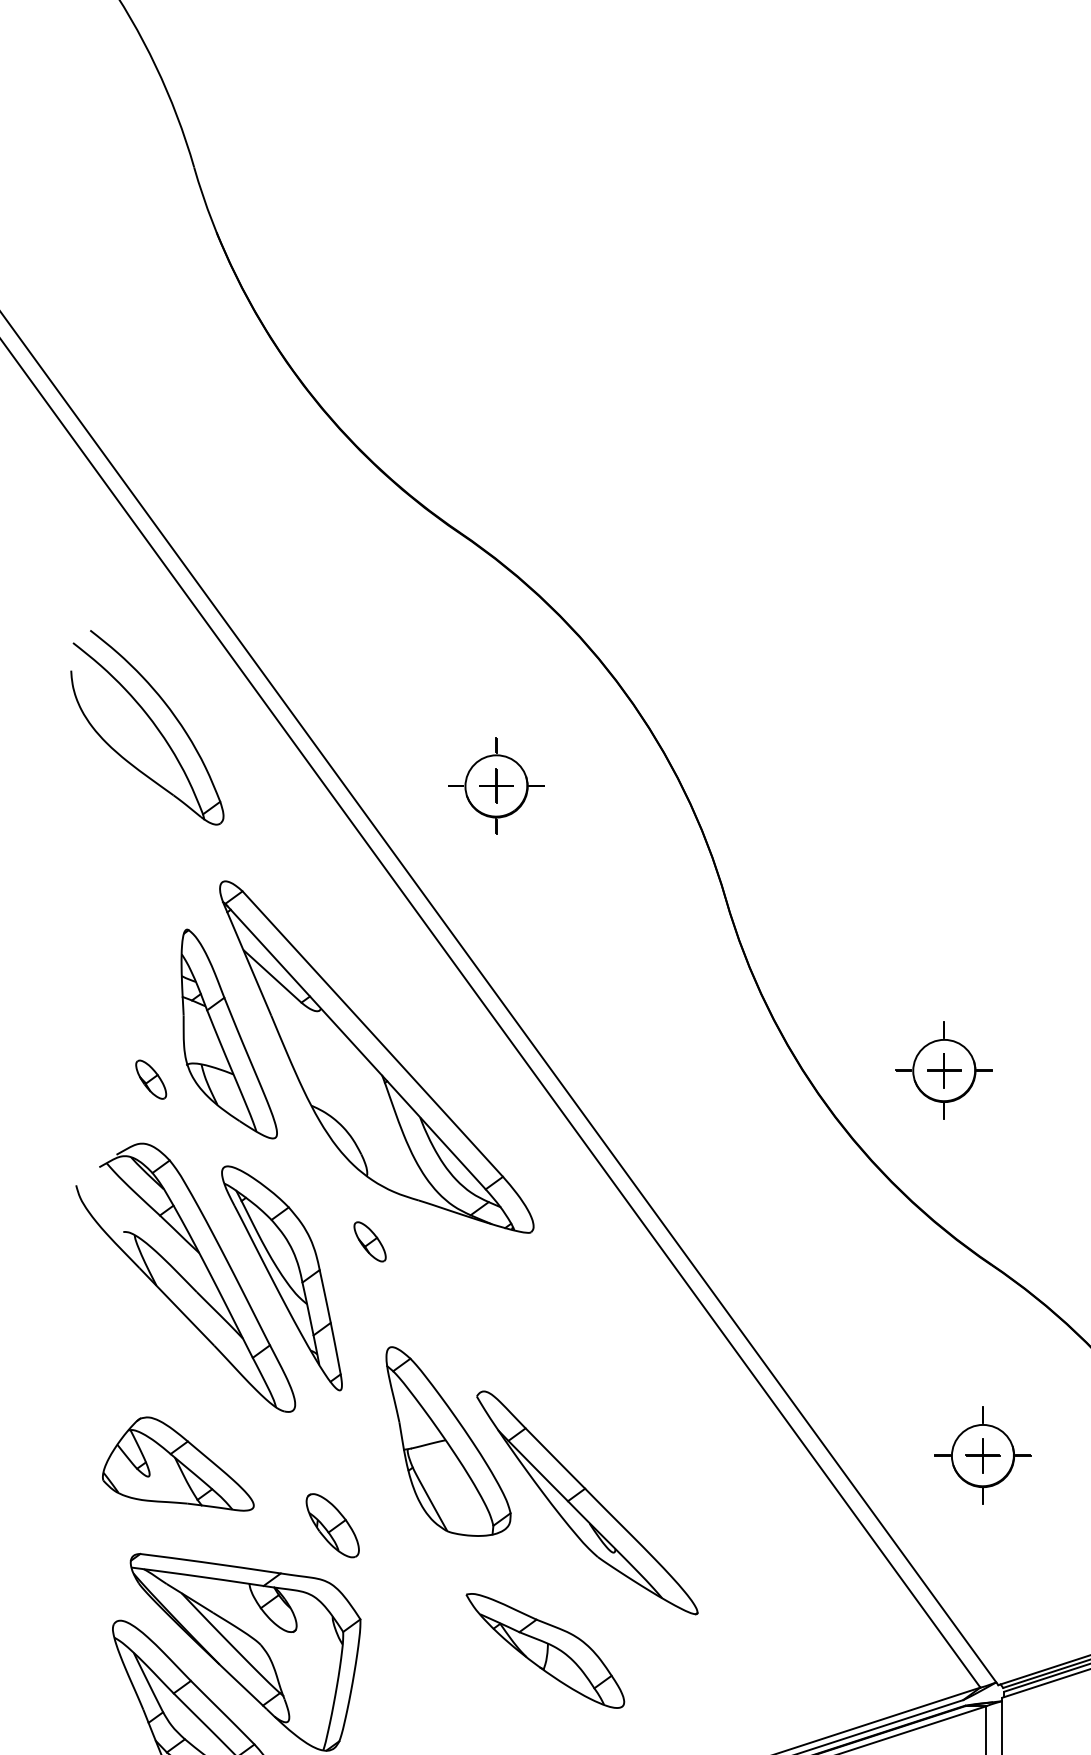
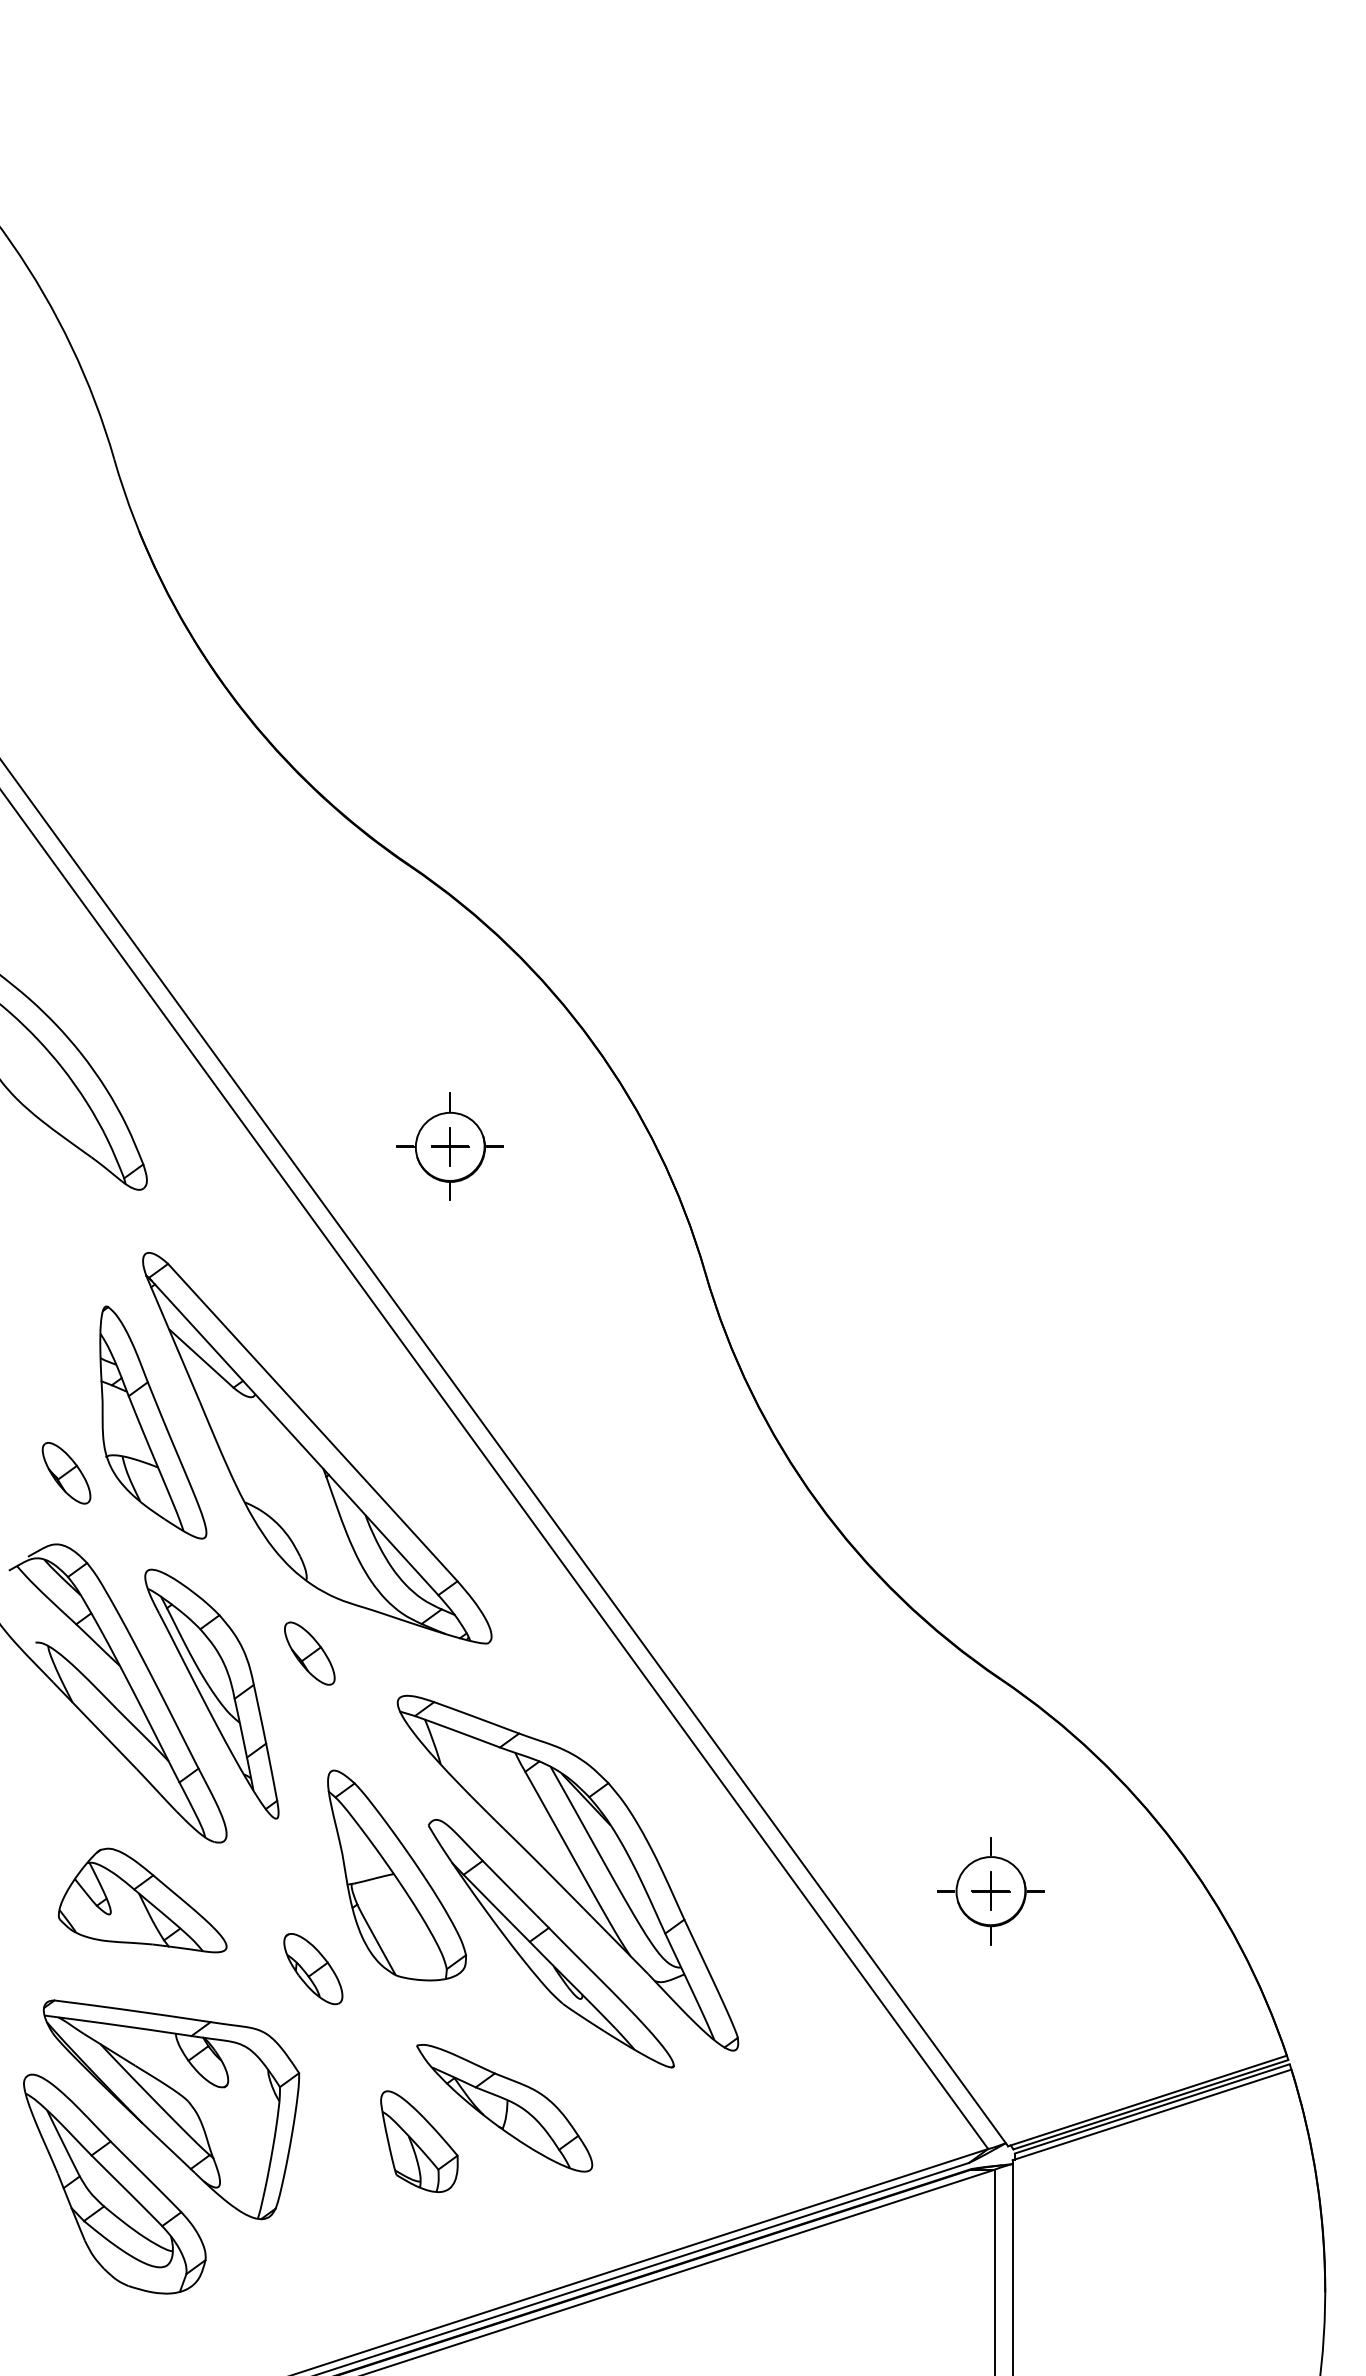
part: (943, 1070) -> (947, 1463), removed
part: (151, 1079) -> (66, 1473), size x1.43
part: (369, 1241) -> (309, 1653), size x1.43
part: (601, 1438) -> (567, 1872), added
part: (178, 1464) -> (142, 1900), moved
part: (332, 1526) -> (313, 1969), moved
part: (468, 1680) -> (419, 2141), added

